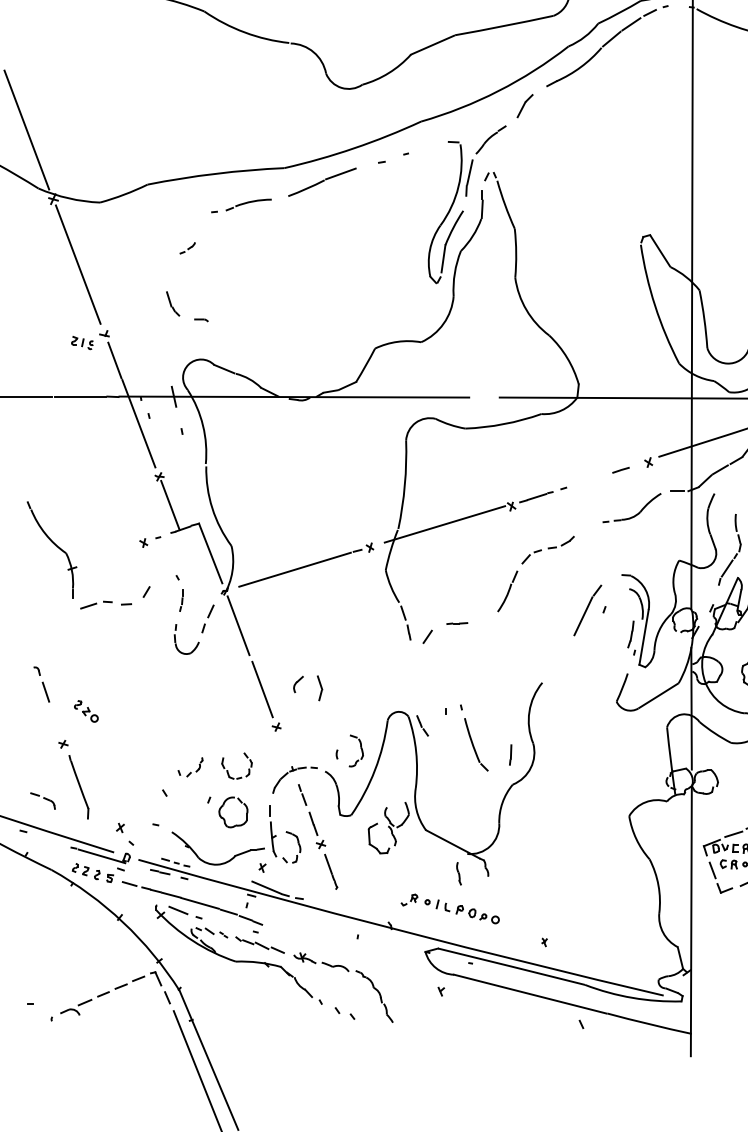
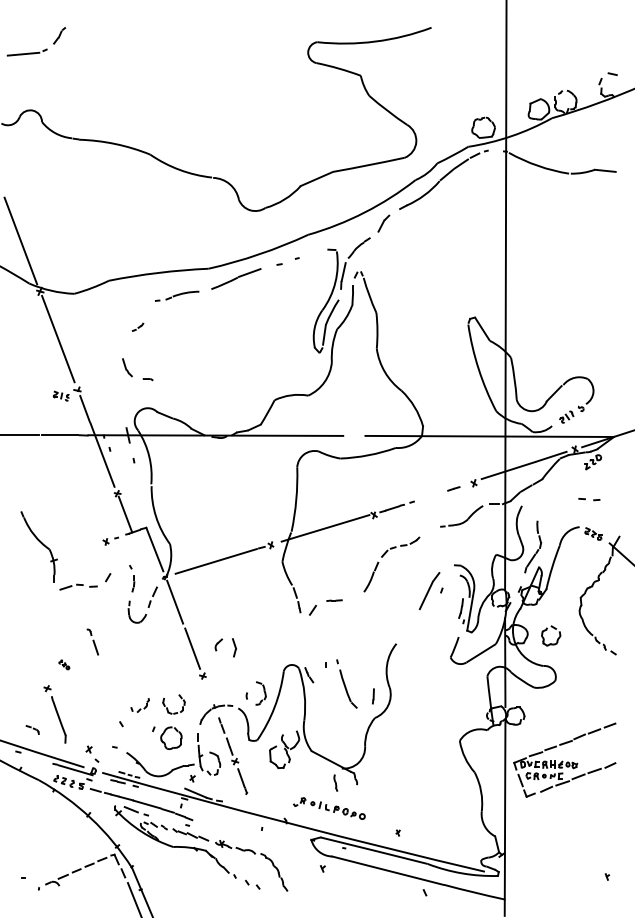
part: (41, 683) -> (92, 641), moved
part: (86, 711) -> (64, 664), size x0.6
part: (42, 800) -> (32, 729), size x0.7

